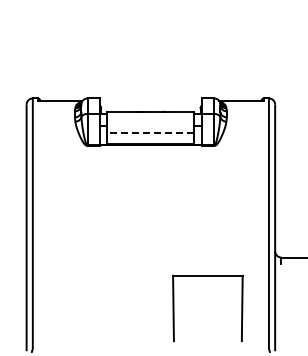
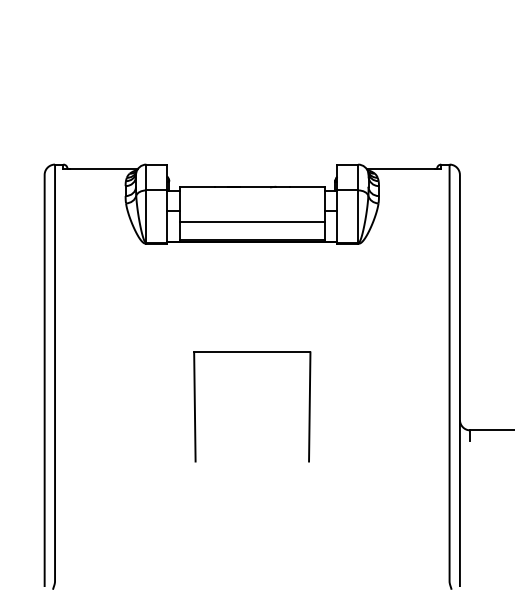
line: (150, 132) -> (251, 221), dashed -> solid
part: (207, 276) -> (251, 353), moved

